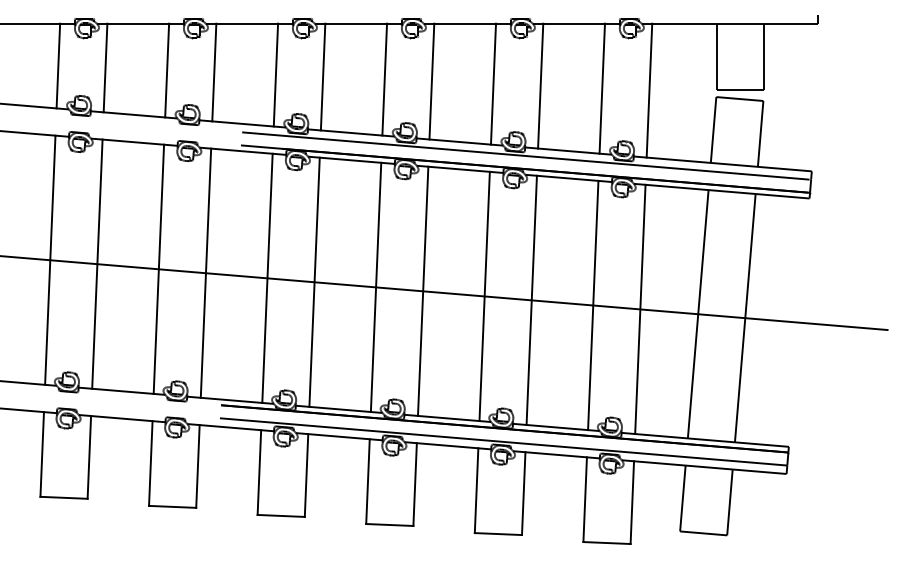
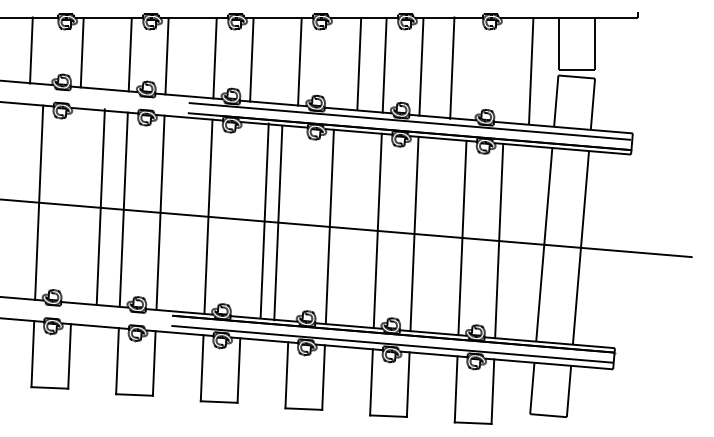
line: (58, 65) -> (31, 50), moved
line: (431, 81) -> (358, 64), moved
line: (601, 88) -> (451, 68), moved
line: (649, 90) -> (531, 71), moved
line: (97, 263) -> (100, 206), moved
line: (314, 281) -> (264, 220), moved
line: (375, 287) -> (277, 223), moved

